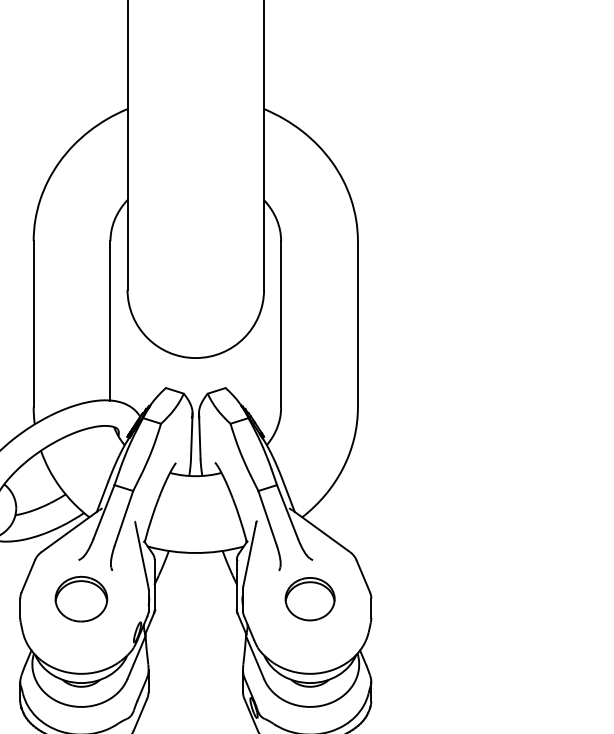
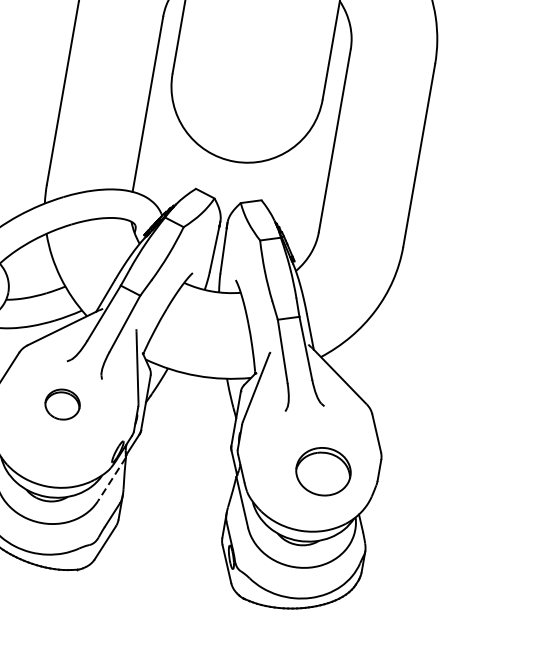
part: (81, 598) -> (62, 403), size x0.6
part: (309, 599) -> (322, 471), moved
line: (136, 658) -> (111, 480), solid -> dashed

